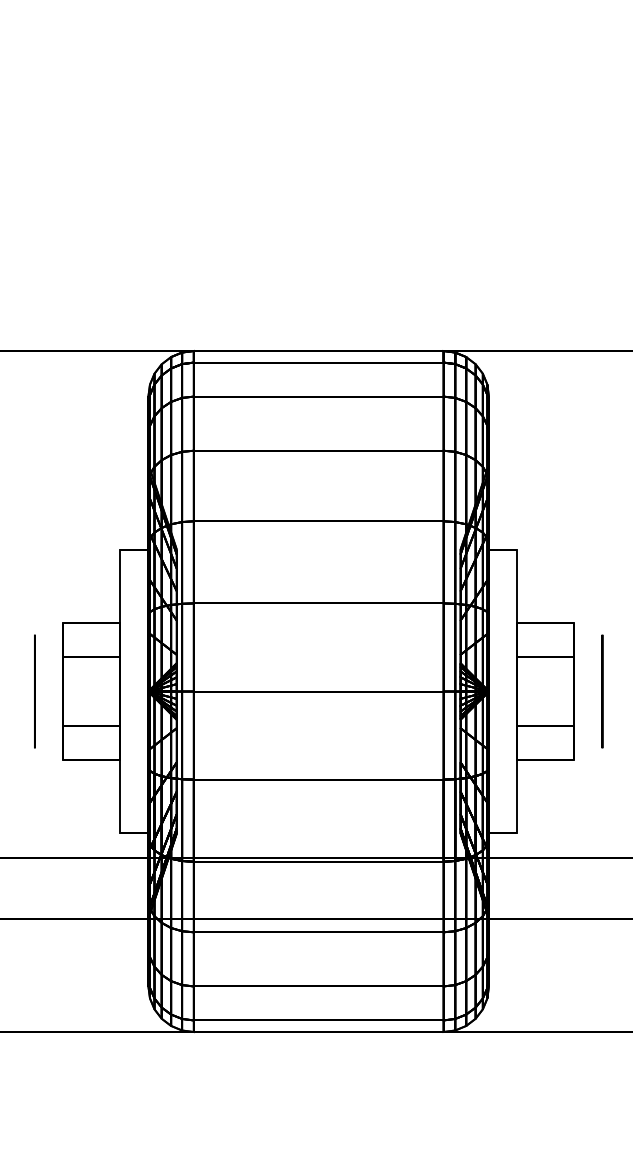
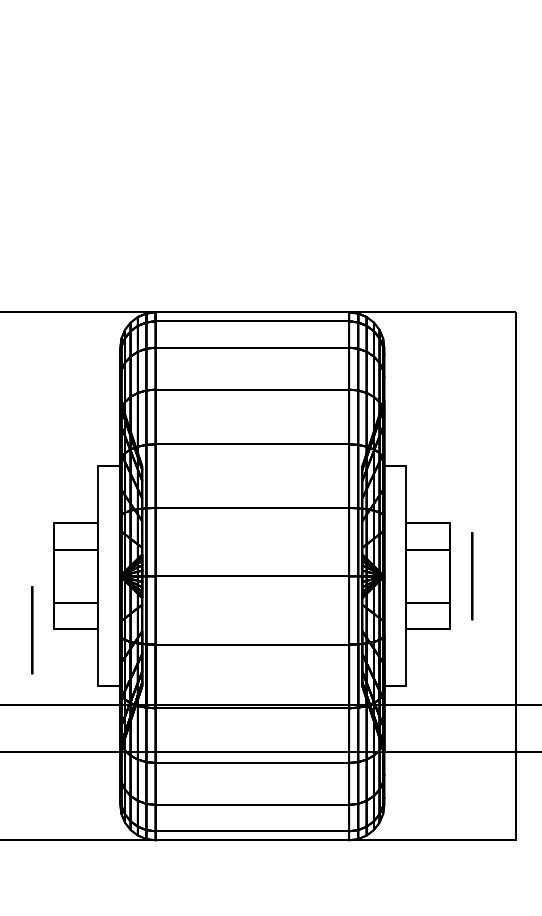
circle: (35, 691) -> (32, 630), moved

